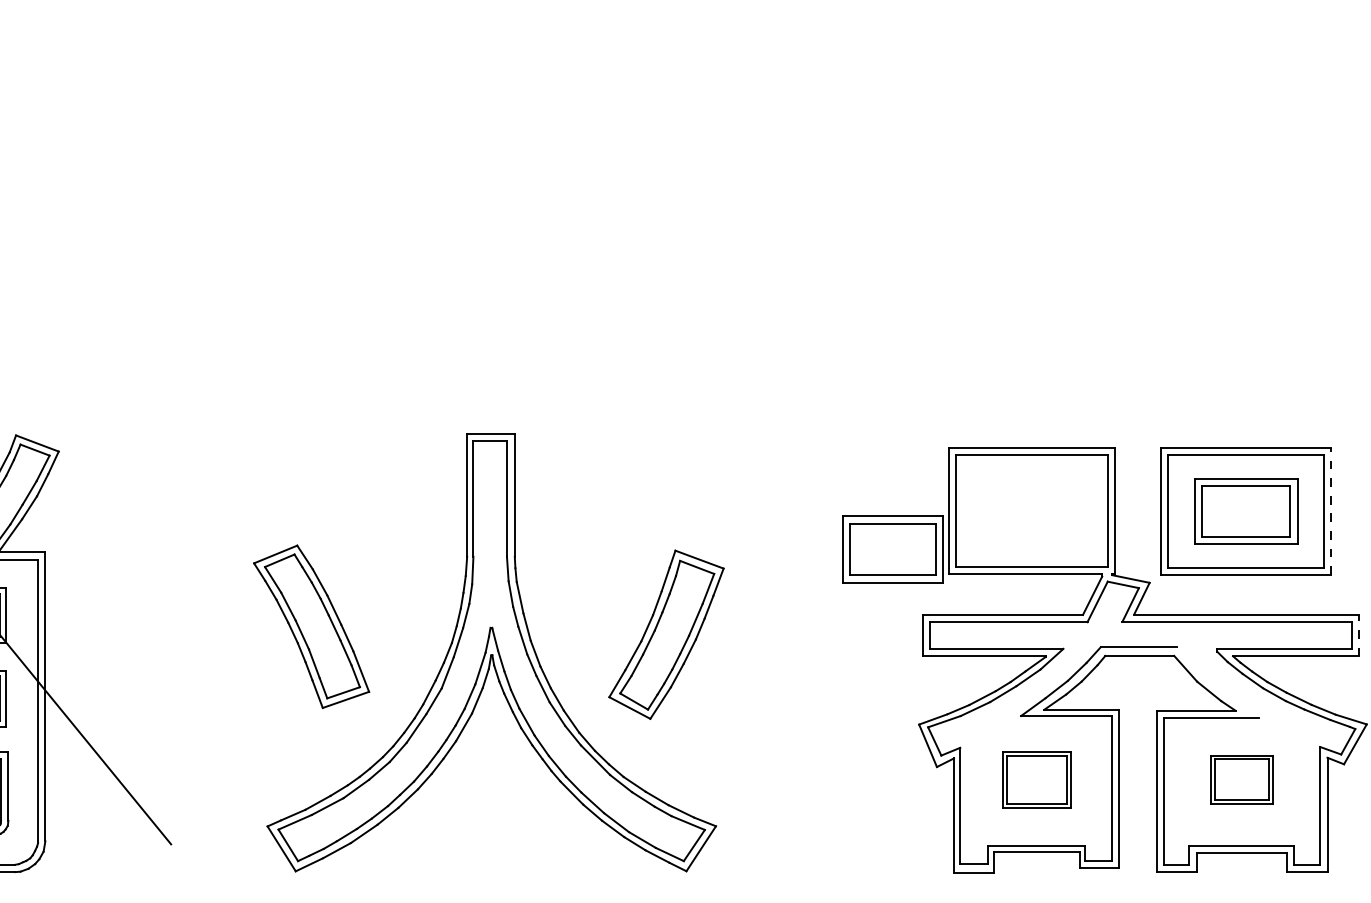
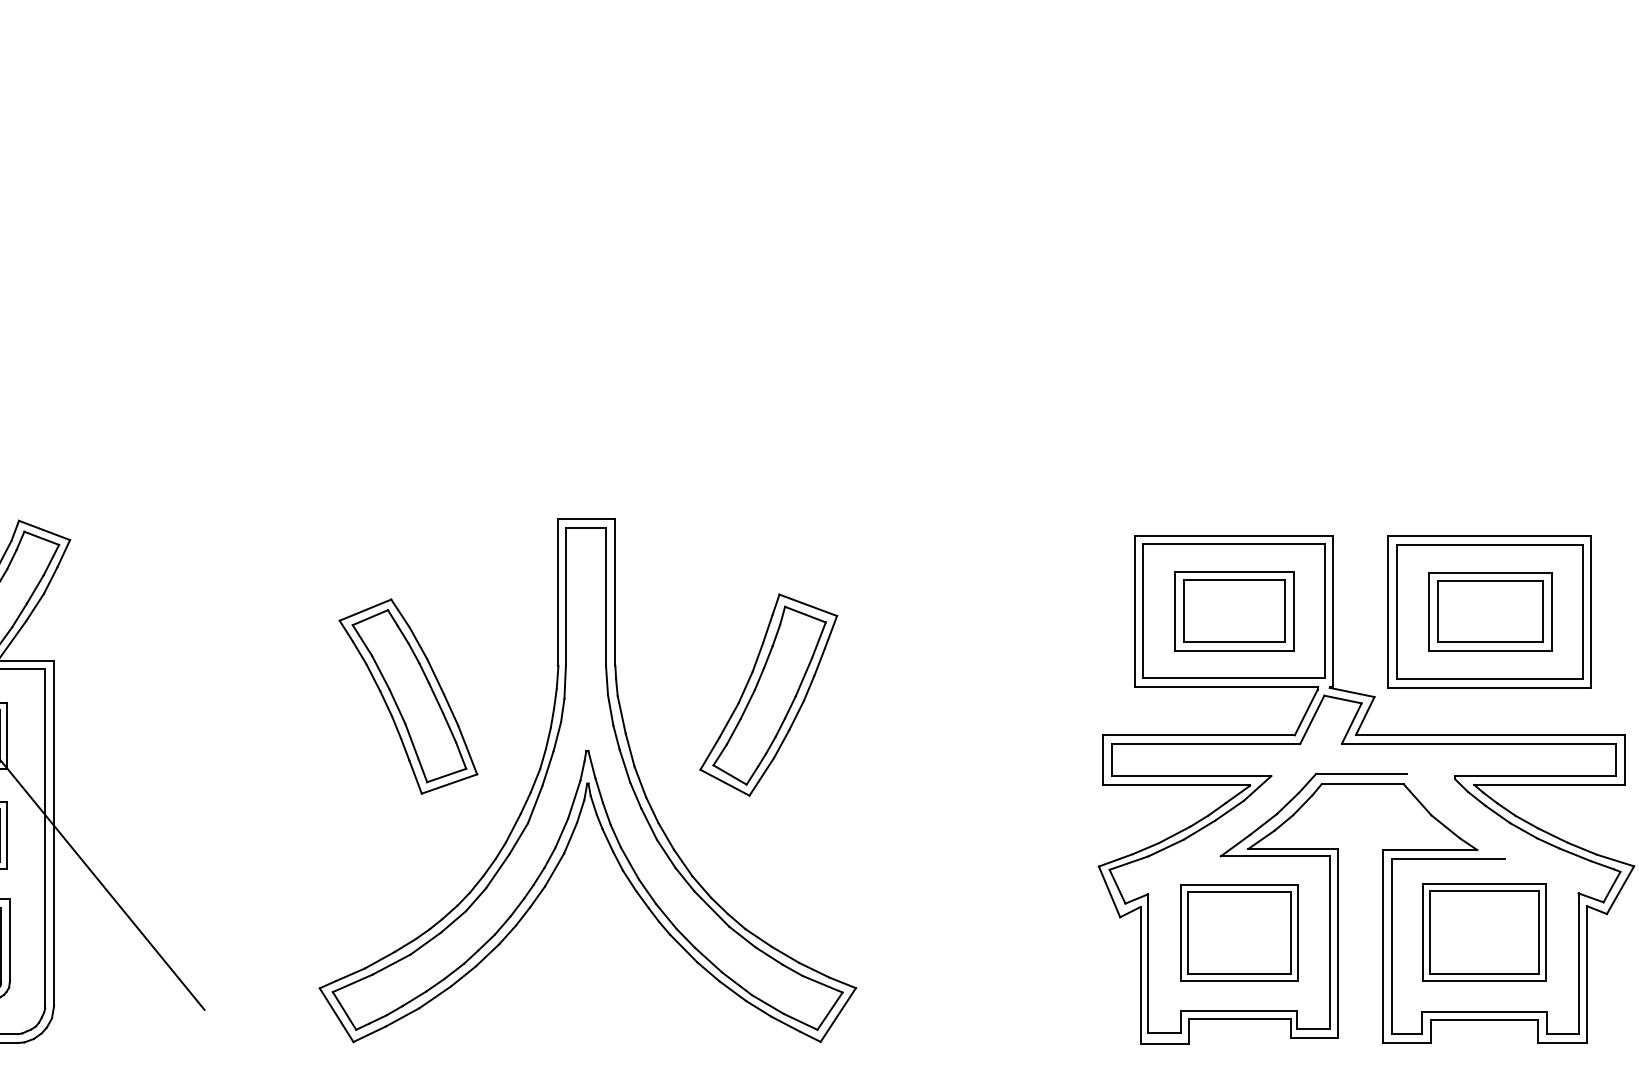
line: (1331, 511) -> (1591, 611), dashed -> solid
part: (892, 549) -> (1234, 611), moved
part: (311, 626) -> (408, 696), moved
part: (666, 634) -> (768, 694), moved
line: (1358, 635) -> (1624, 760), dashed -> solid
part: (1036, 779) -> (1239, 932), size x1.43
part: (1241, 779) -> (1484, 932), size x1.67

